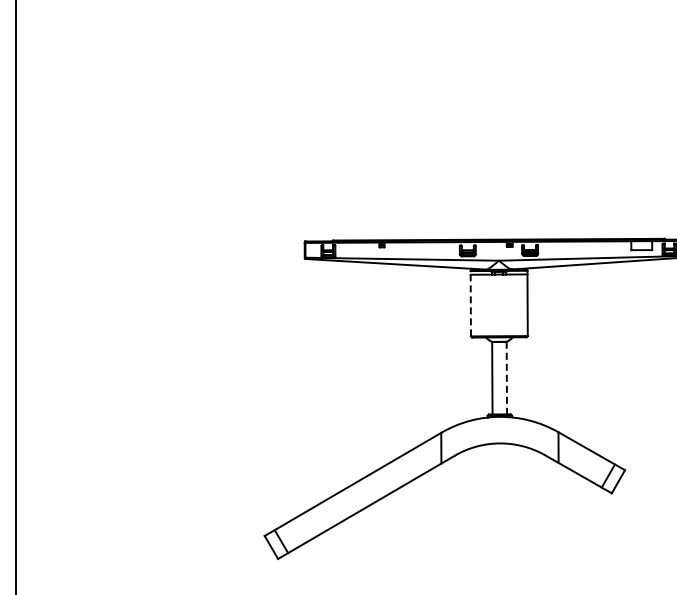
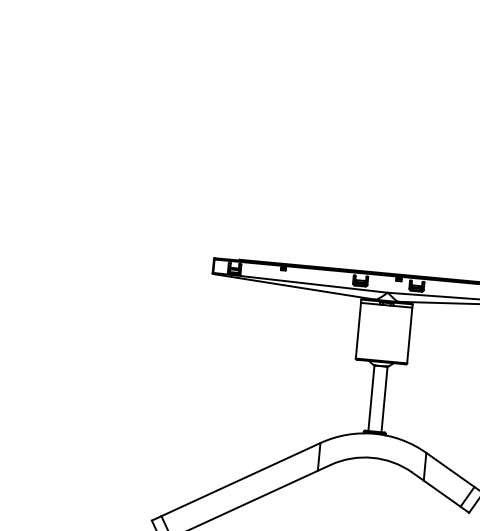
line: (470, 303) -> (358, 328), dashed -> solid
line: (506, 378) -> (384, 399), dashed -> solid

